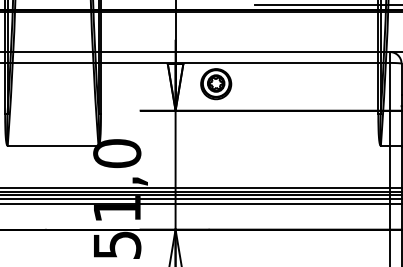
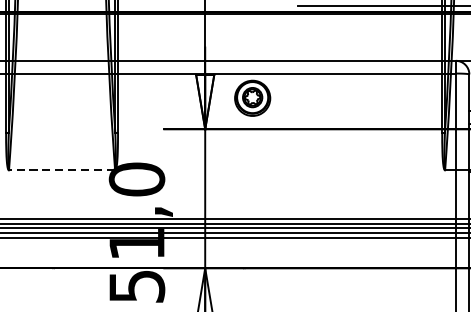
line: (52, 145) -> (61, 170), solid -> dashed

